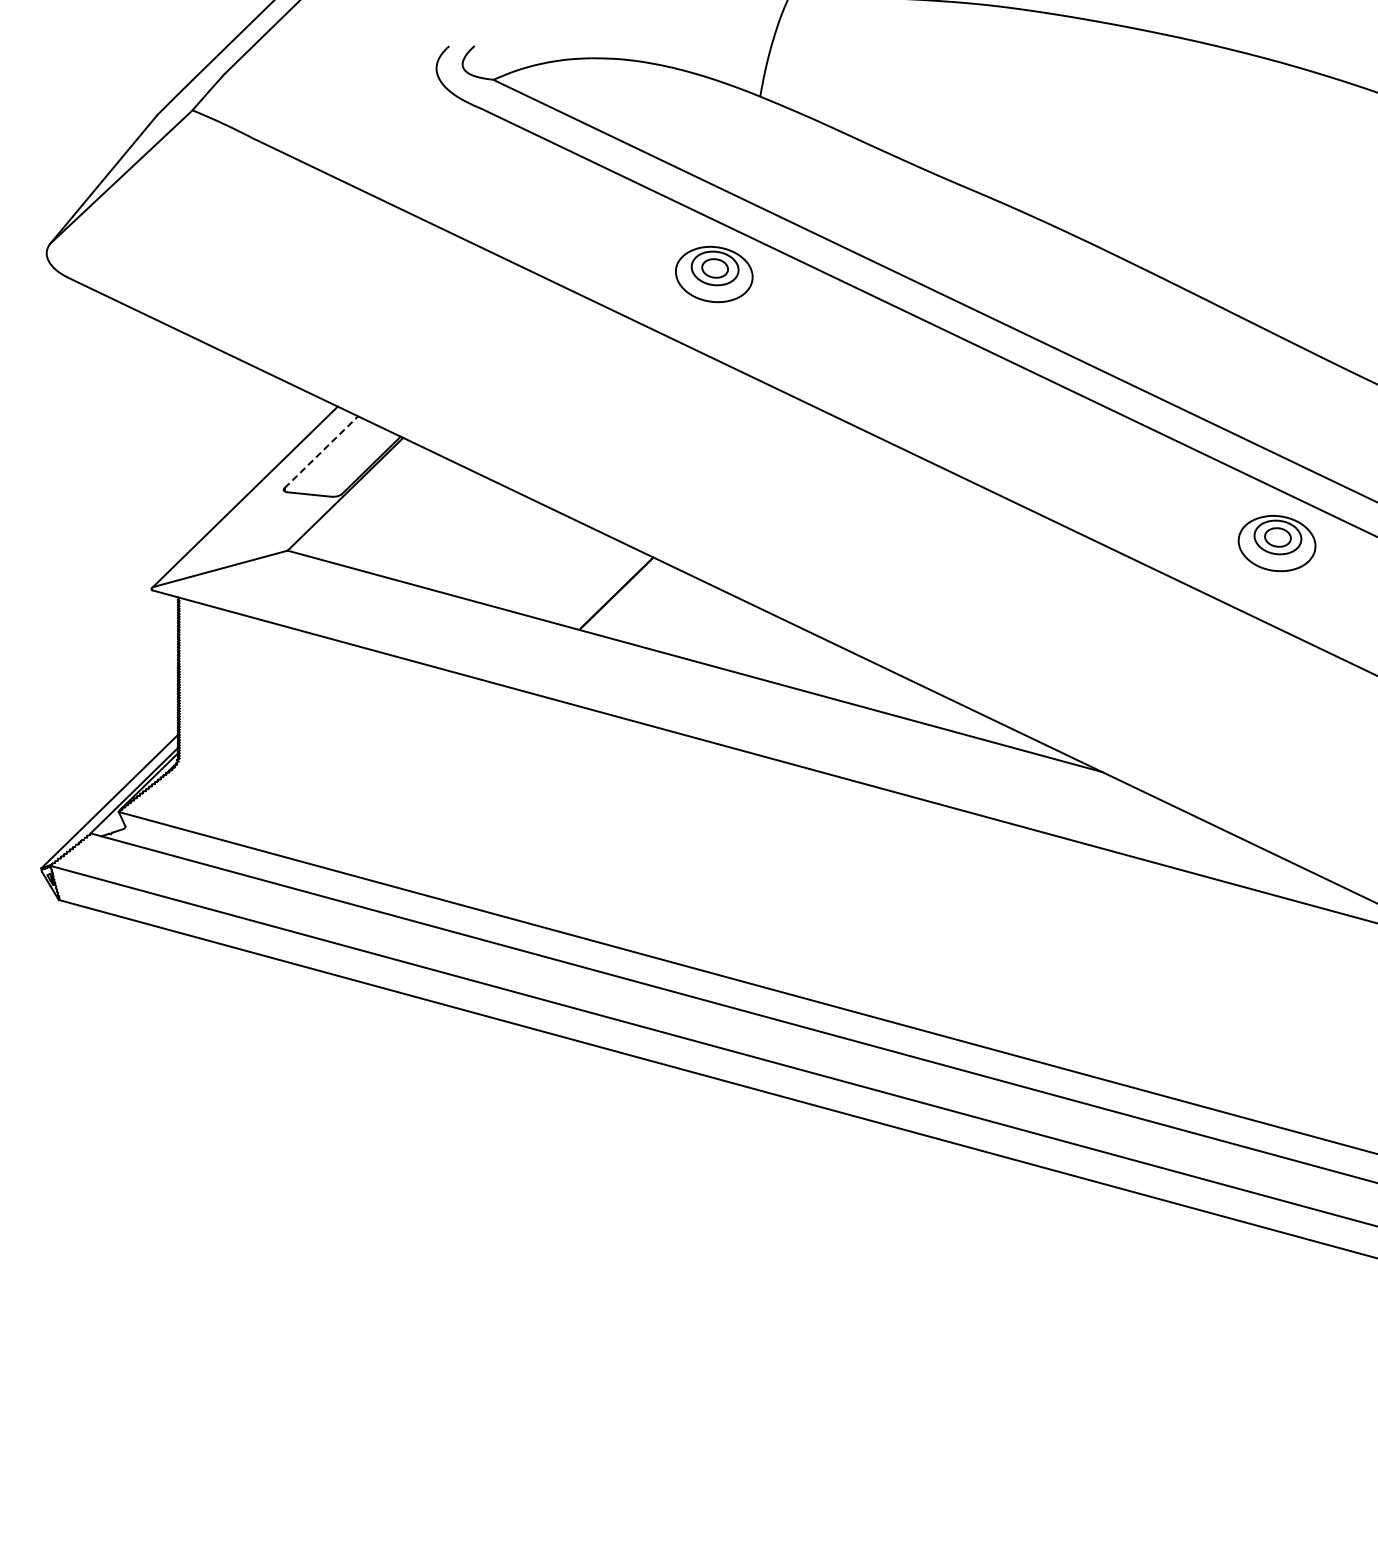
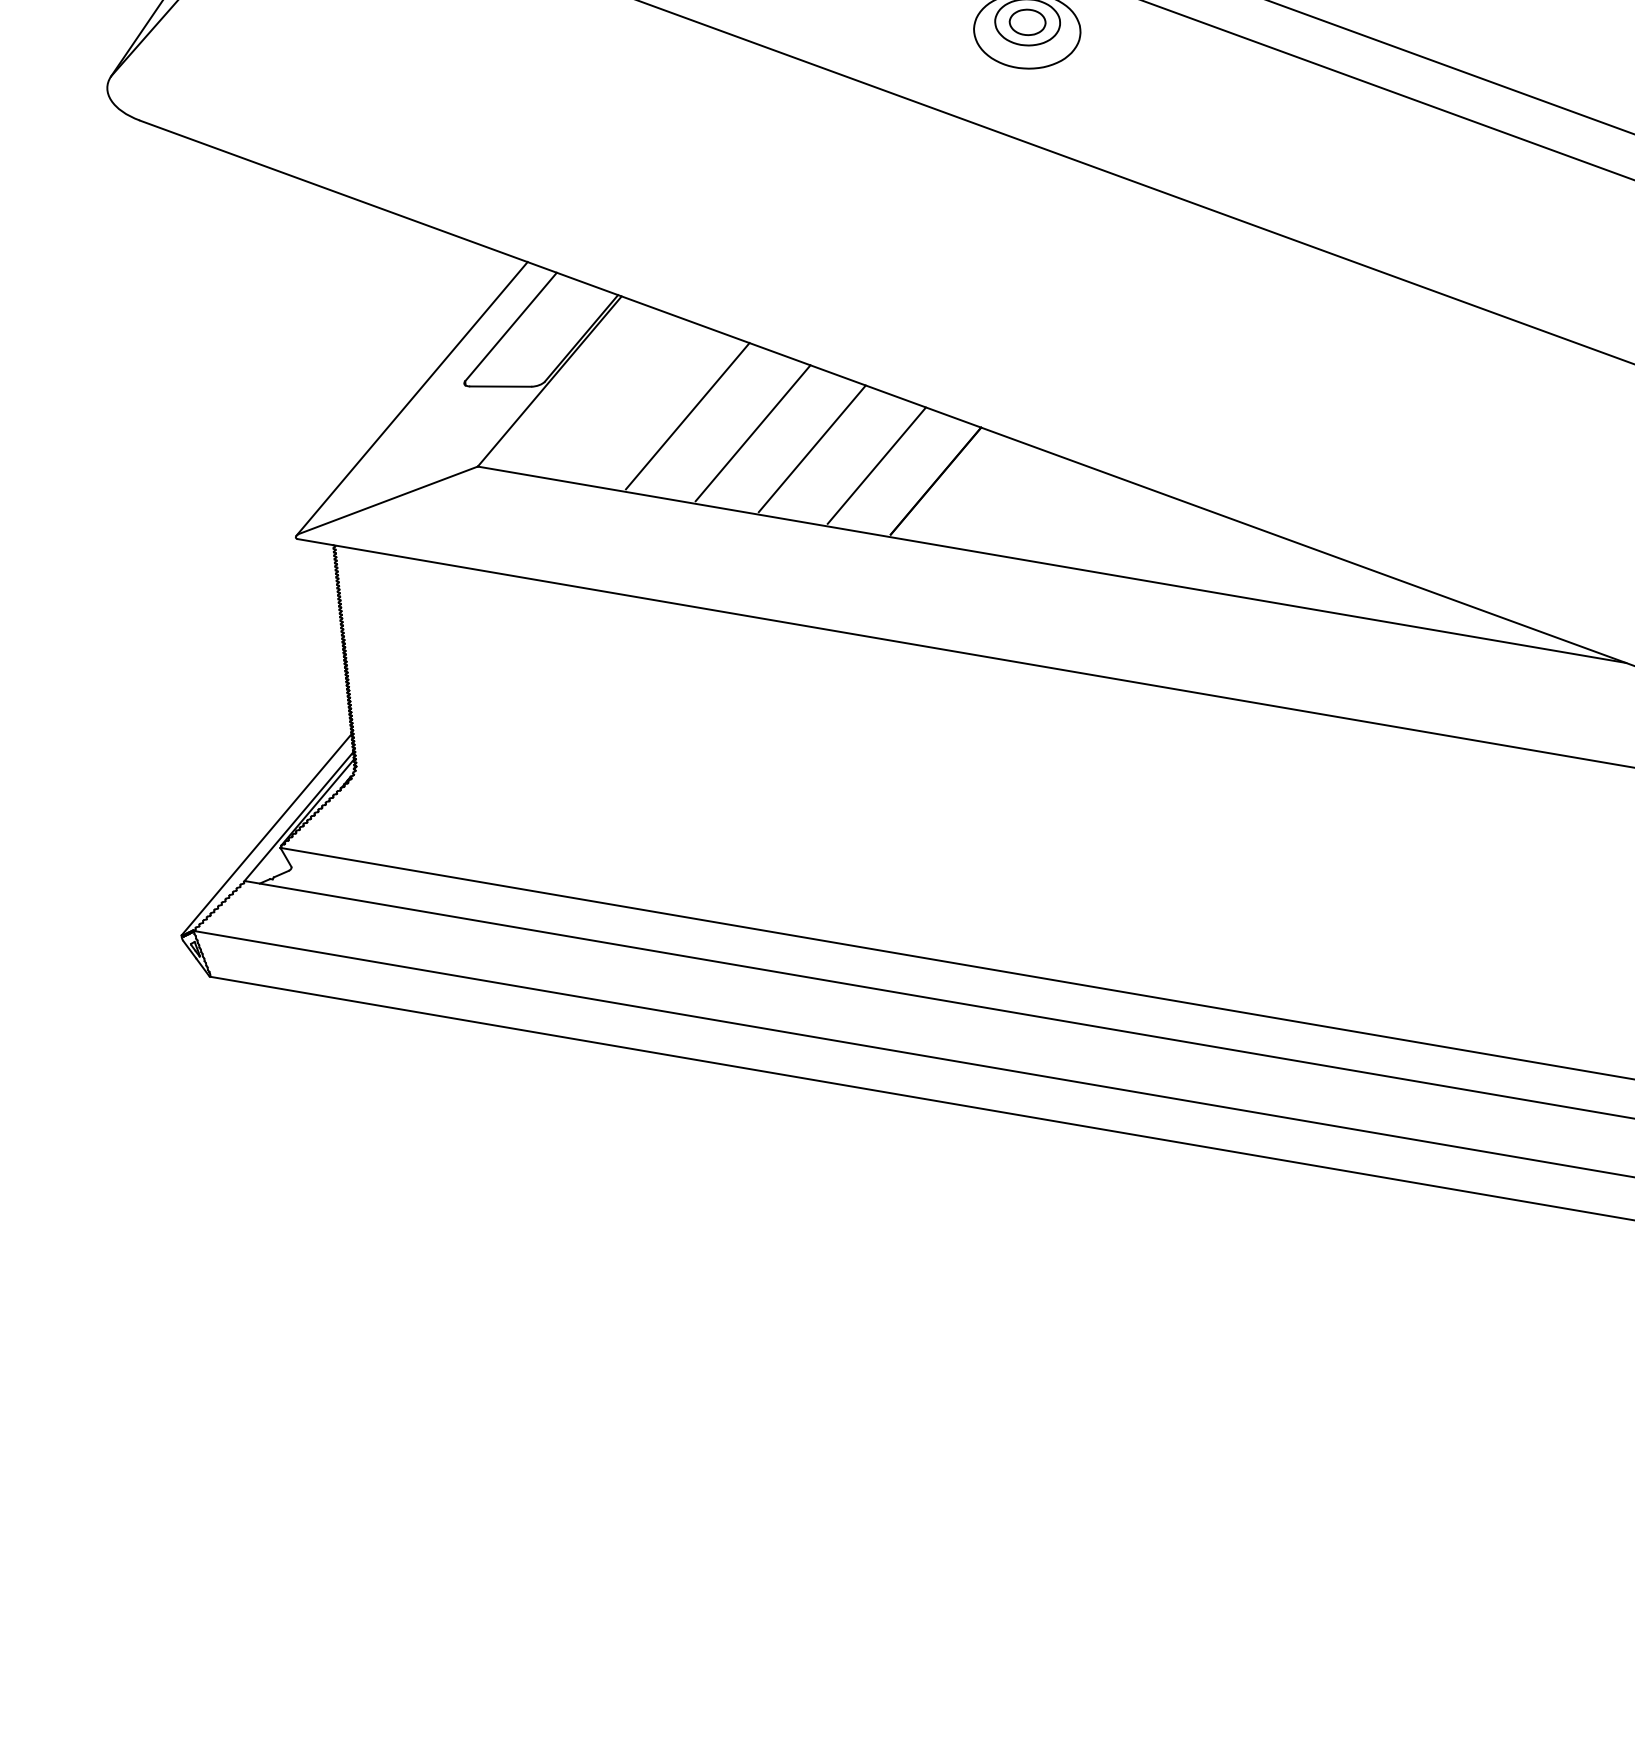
line: (321, 451) -> (511, 325), dashed -> solid
line: (442, 528) -> (687, 415), added
line: (488, 545) -> (752, 432), added
line: (530, 561) -> (812, 449), added
line: (575, 577) -> (876, 465), added

